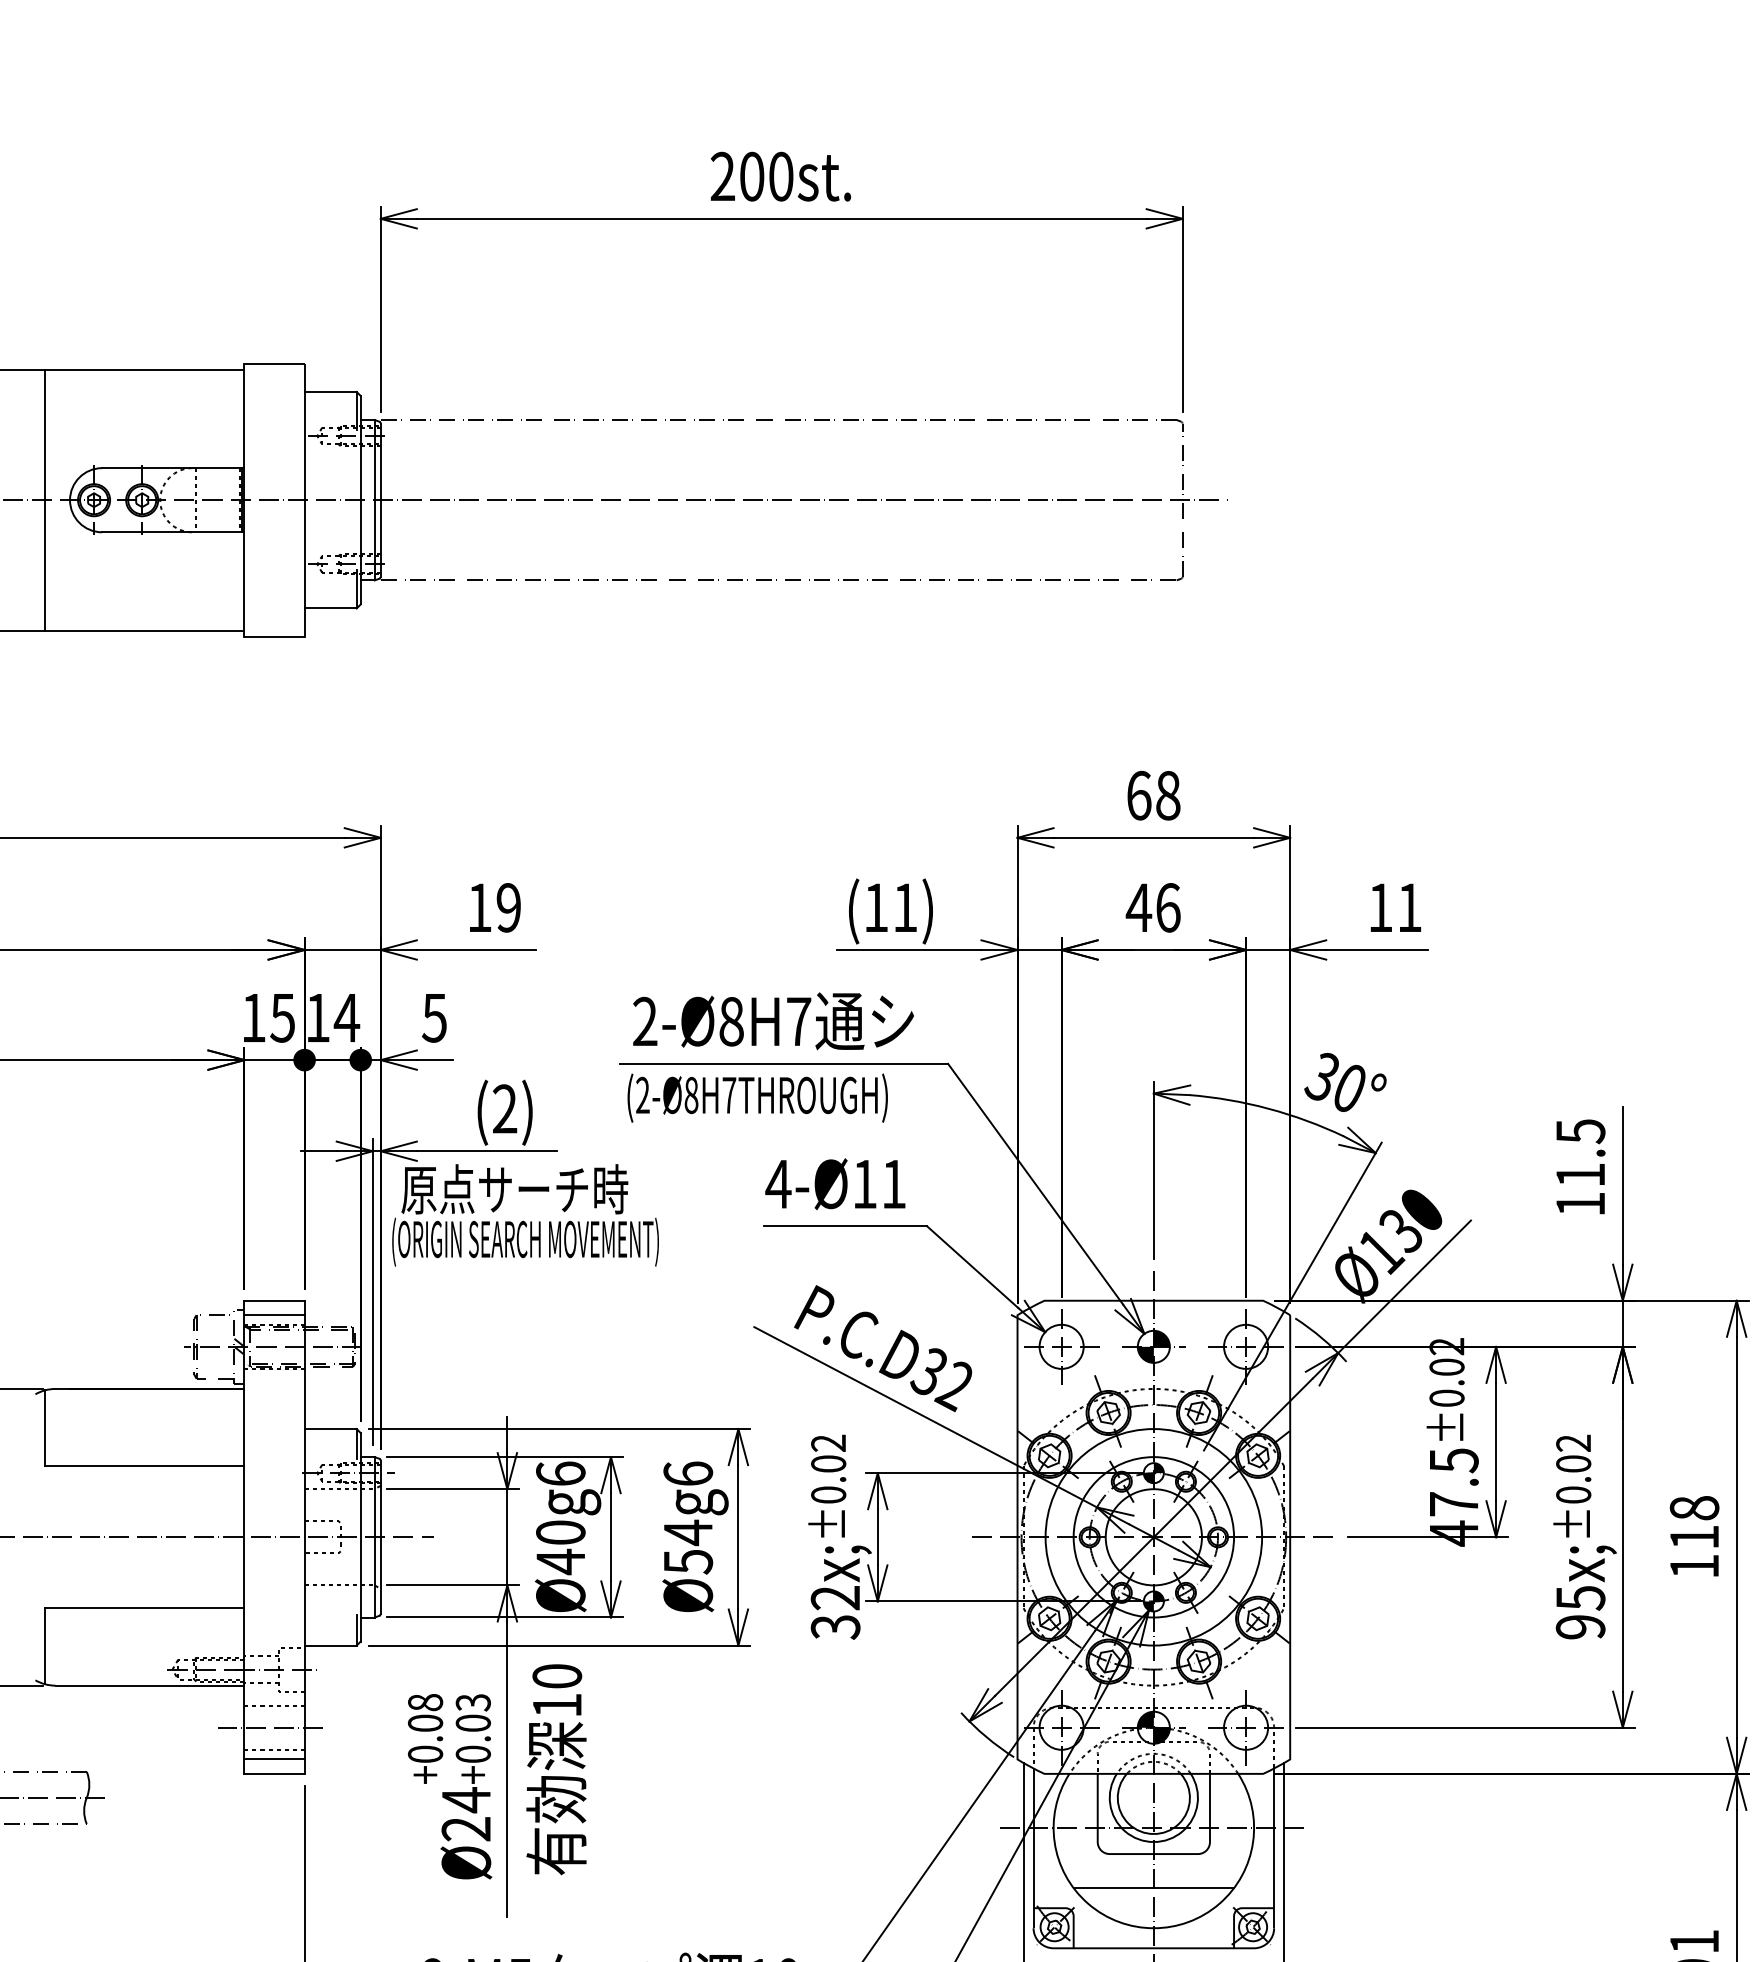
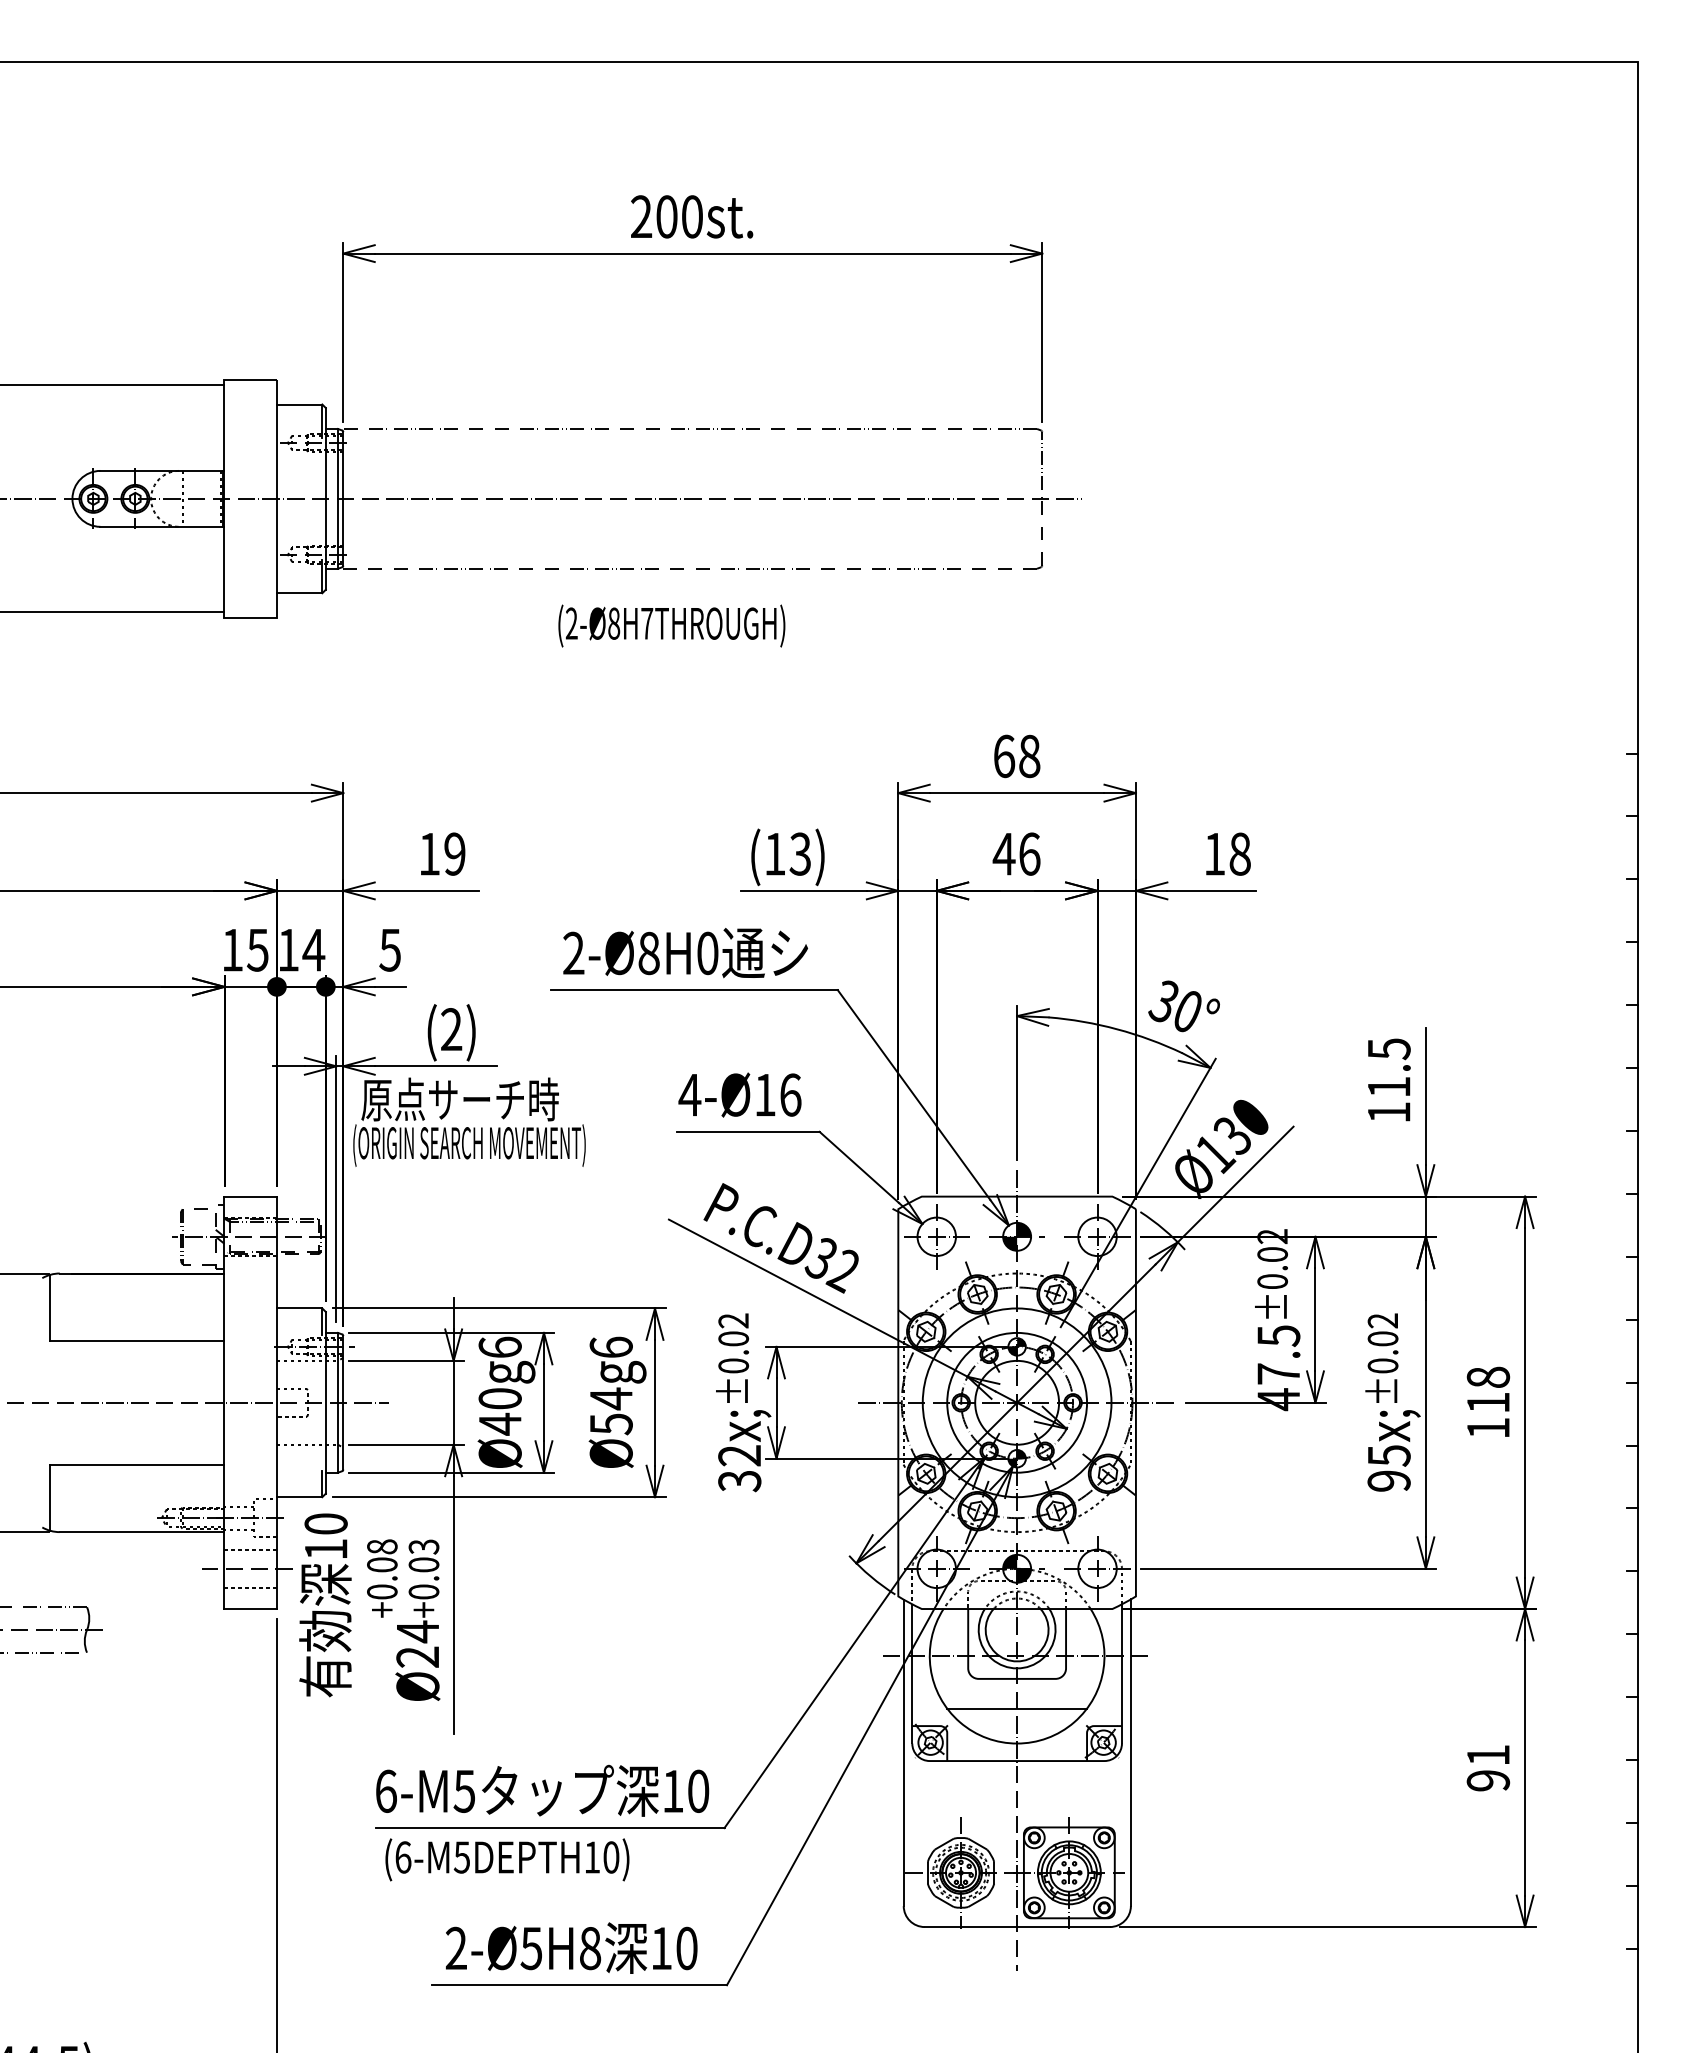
line: (44, 499) -> (50, 498), removed
text: (904, 907) -> (799, 853), (11) -> (13)
text: (1408, 907) -> (1239, 853), 11 -> 18
text: (798, 1021) -> (707, 953), 2-Ø8H7 -> 2-Ø8H0
text: (757, 1097) -> (671, 625), moved
text: (893, 1183) -> (790, 1094), 4-Ø11 -> 4-Ø16
line: (274, 1315) -> (250, 1209), removed
line: (274, 1759) -> (250, 1596), removed
text: (556, 1769) -> (325, 1605), moved

